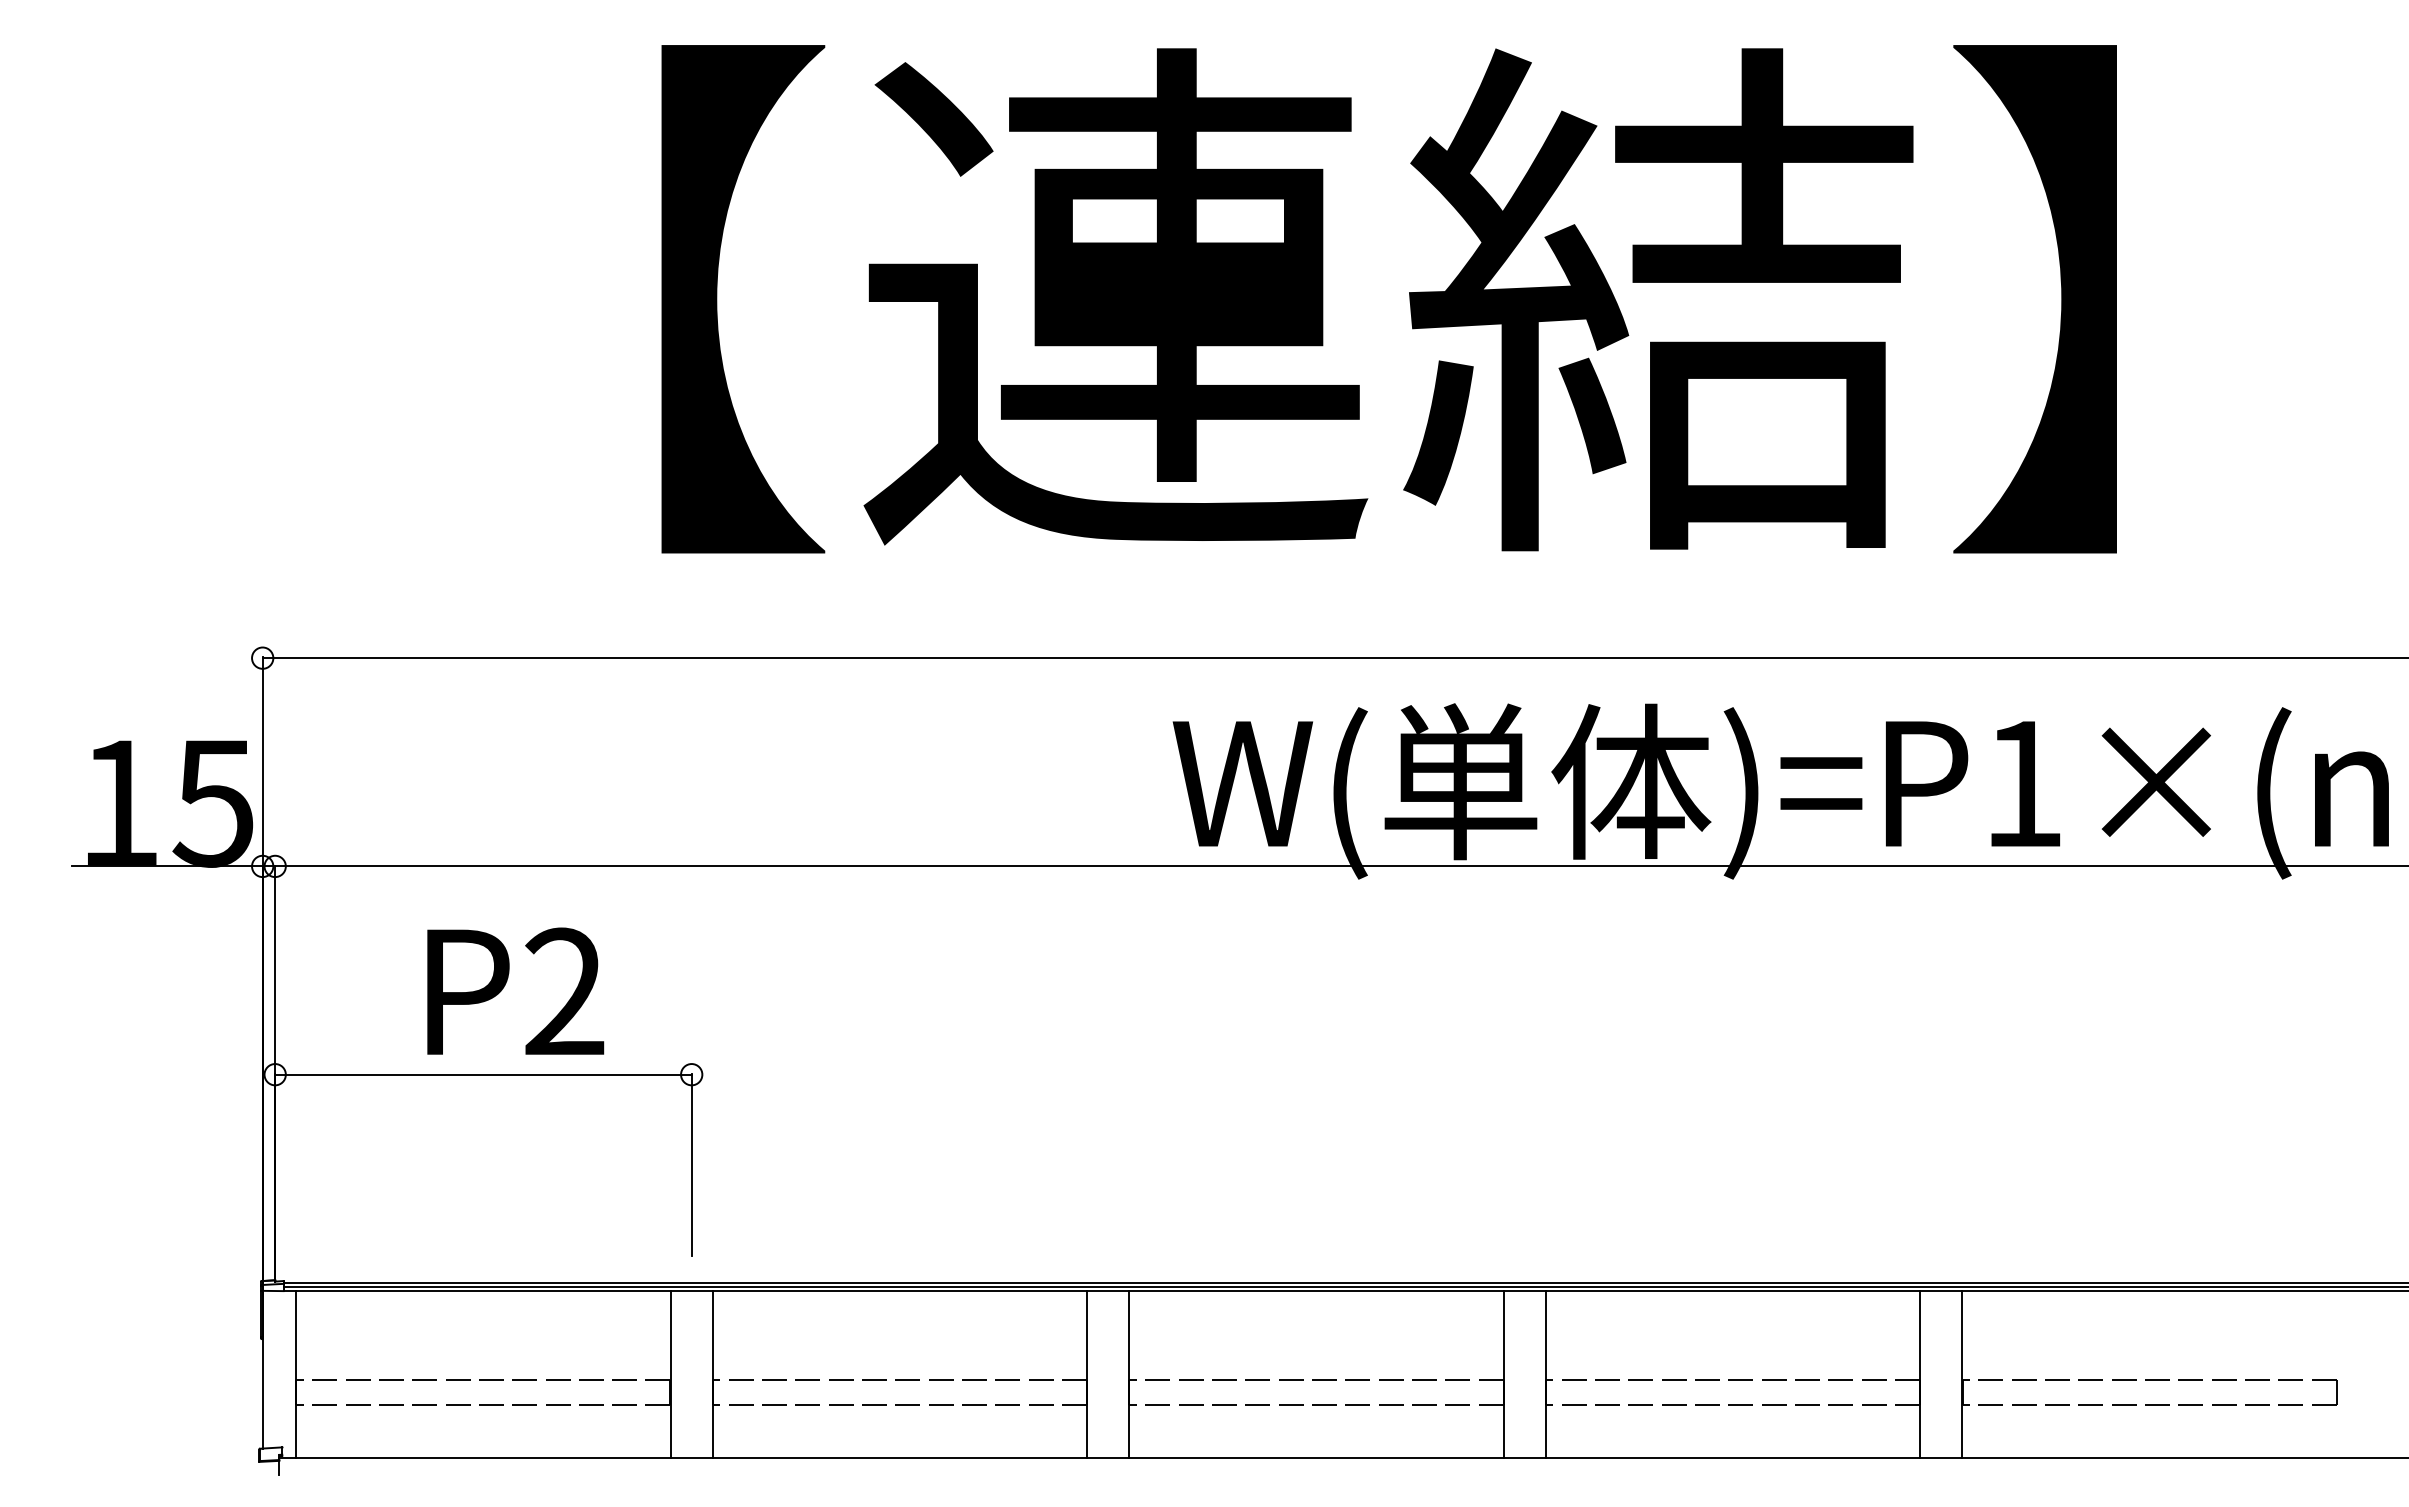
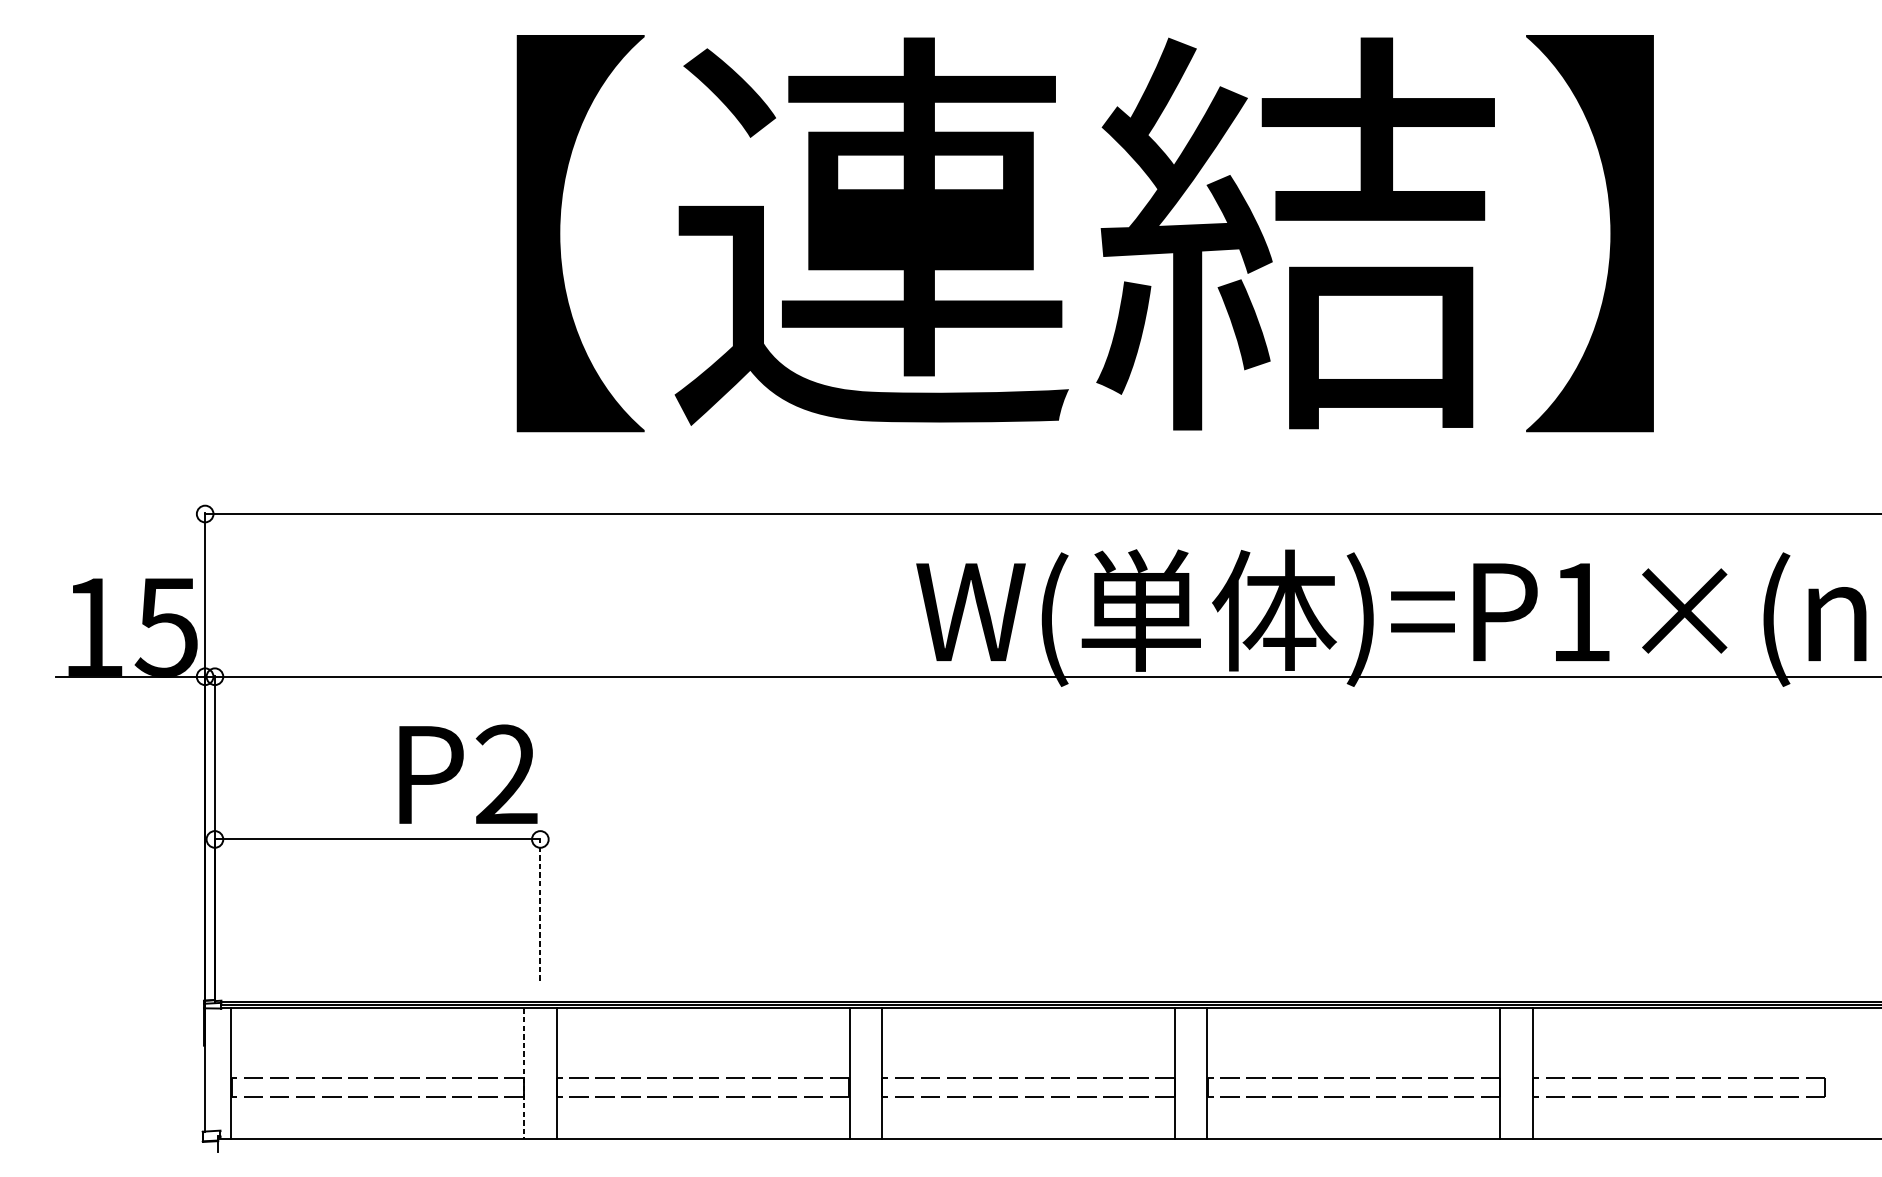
text: (515, 990) -> (468, 773), moved
line: (691, 1164) -> (540, 909), solid -> dashed
line: (670, 1374) -> (523, 1073), solid -> dashed

